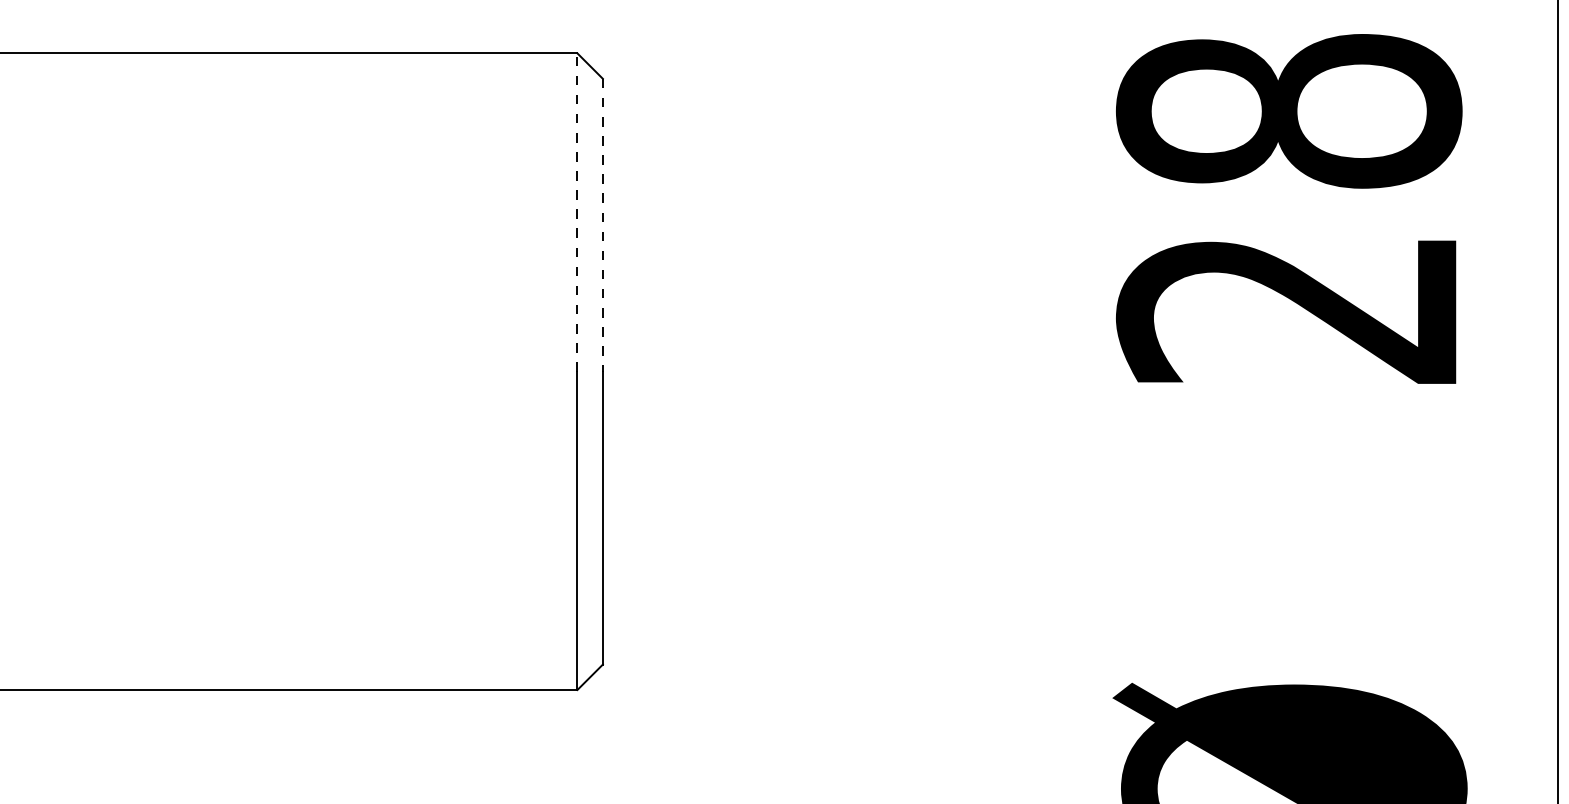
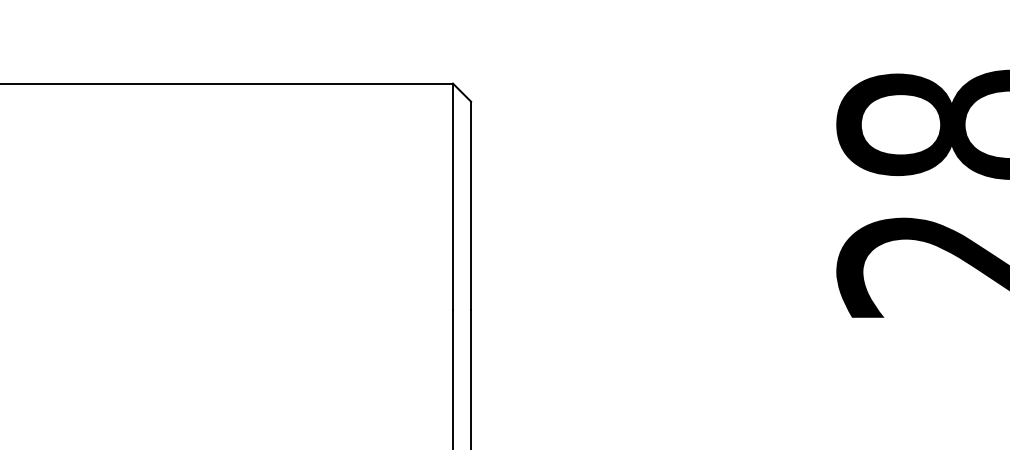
line: (577, 212) -> (453, 196), dashed -> solid
line: (602, 225) -> (470, 206), dashed -> solid

